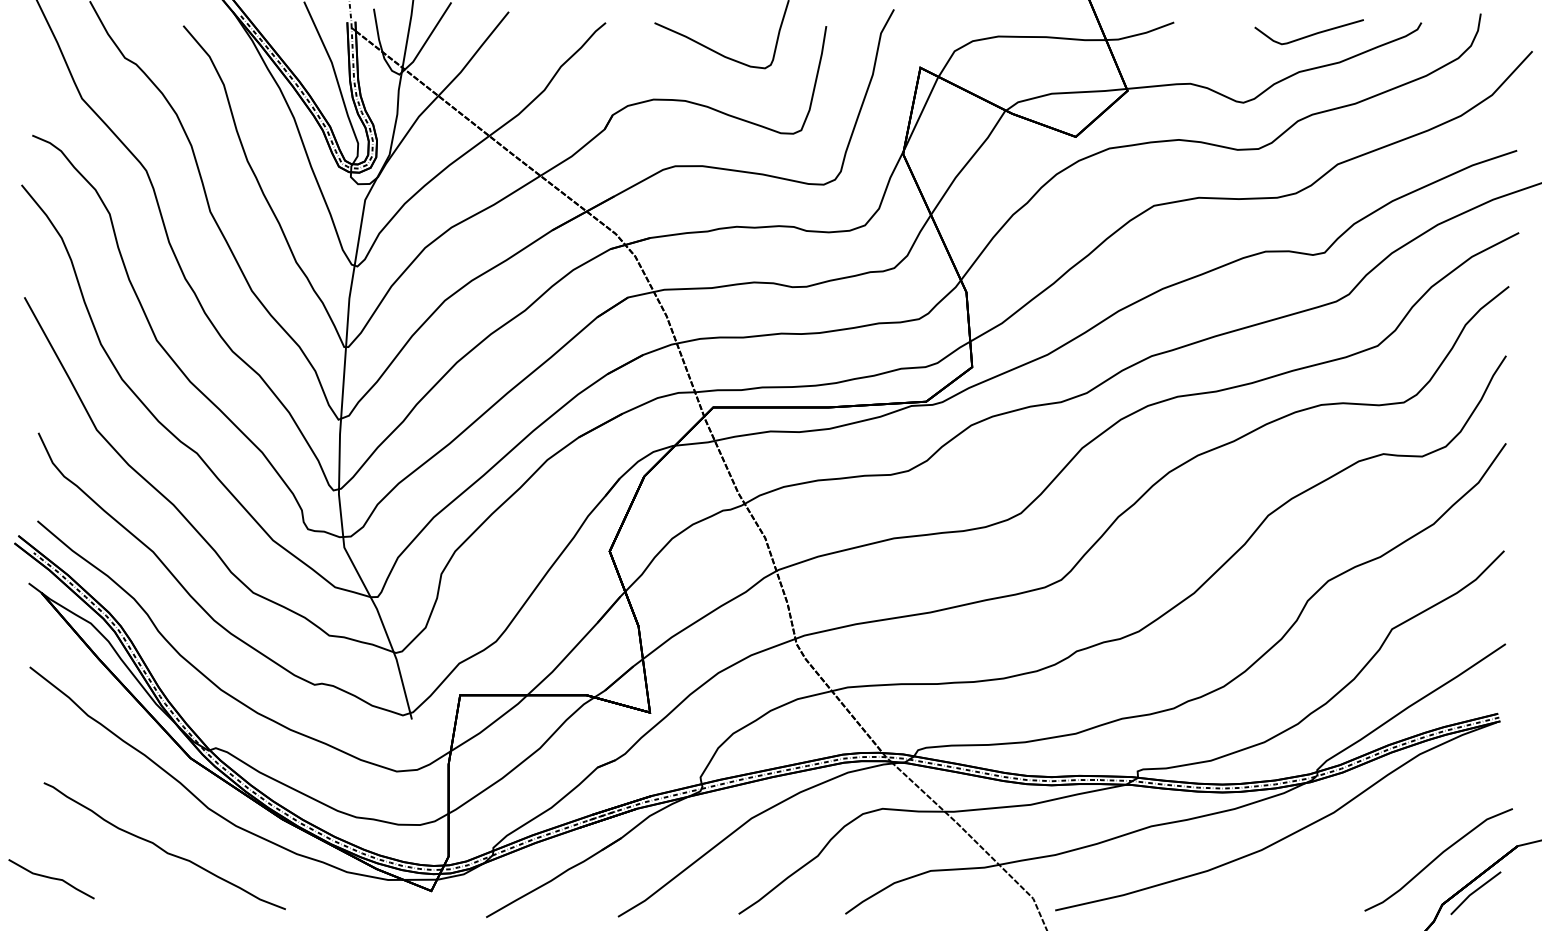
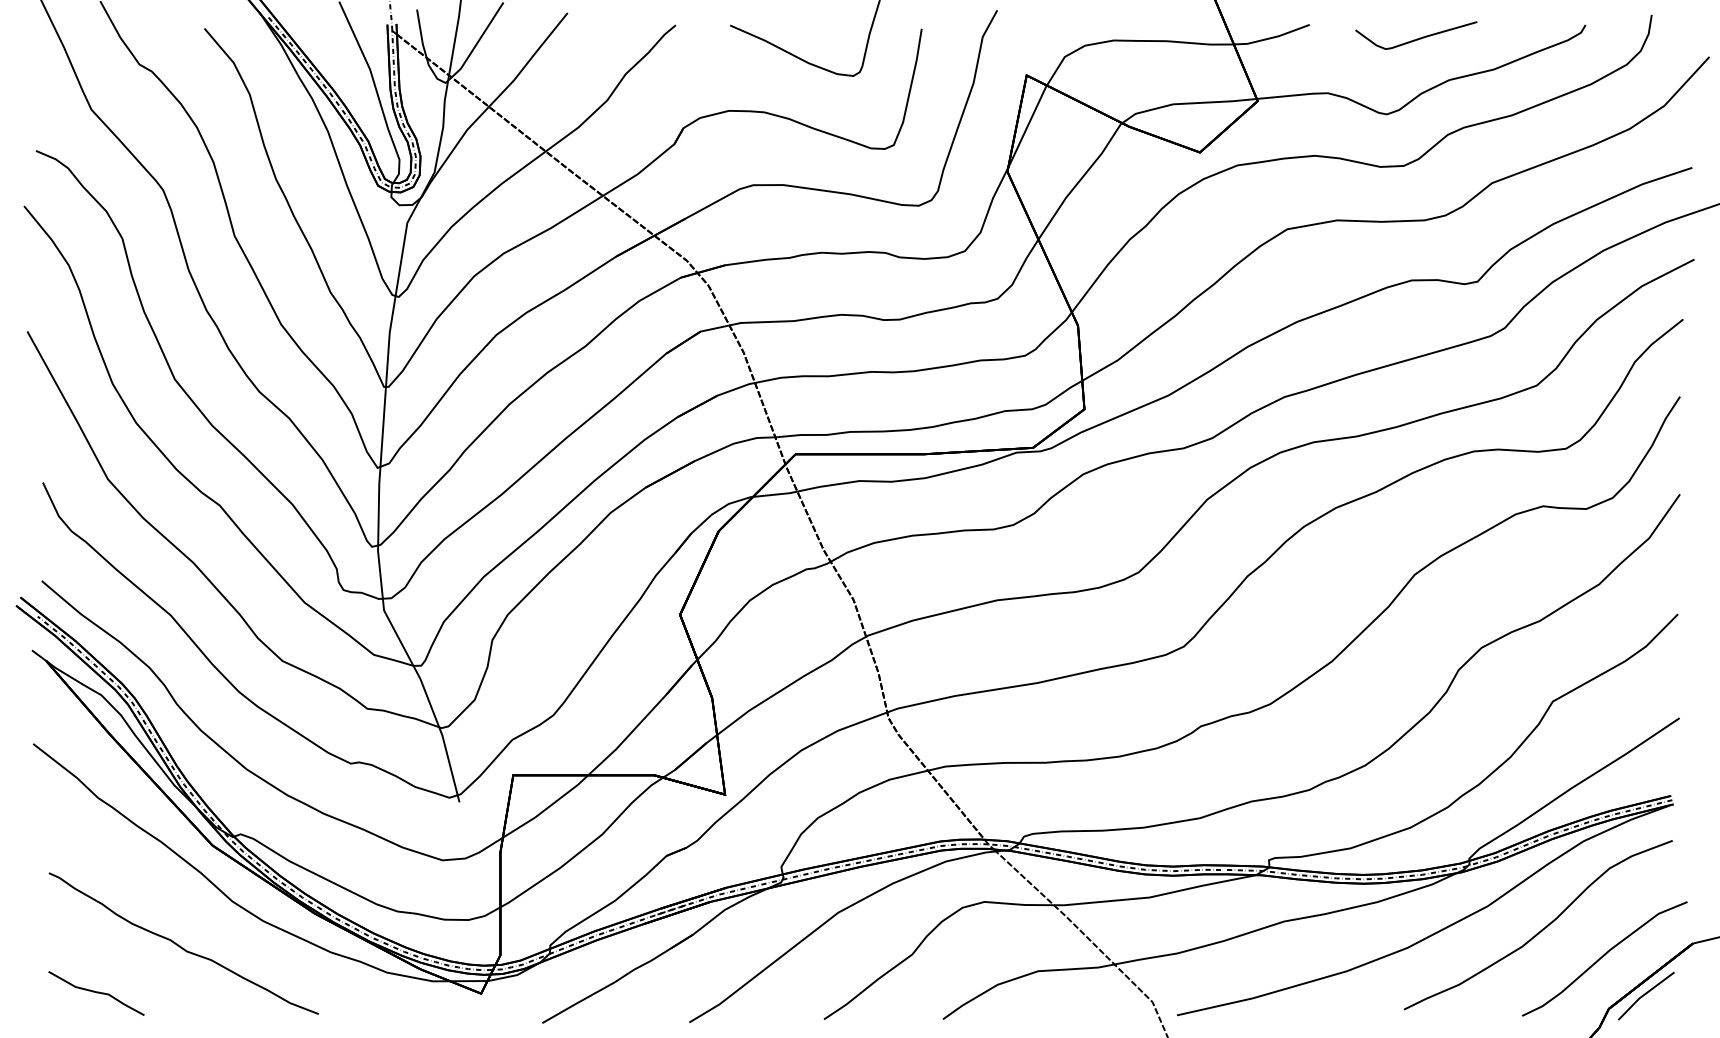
curve: (1309, 34) -> (1416, 38), moved
curve: (1382, 832) -> (1542, 928), added
curve: (51, 879) -> (96, 993), moved

